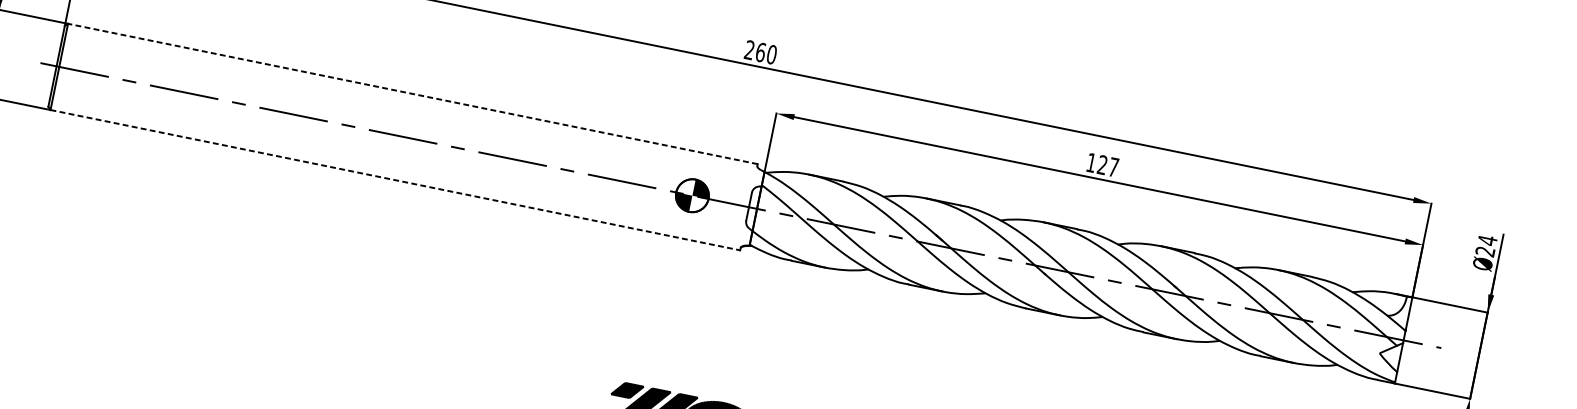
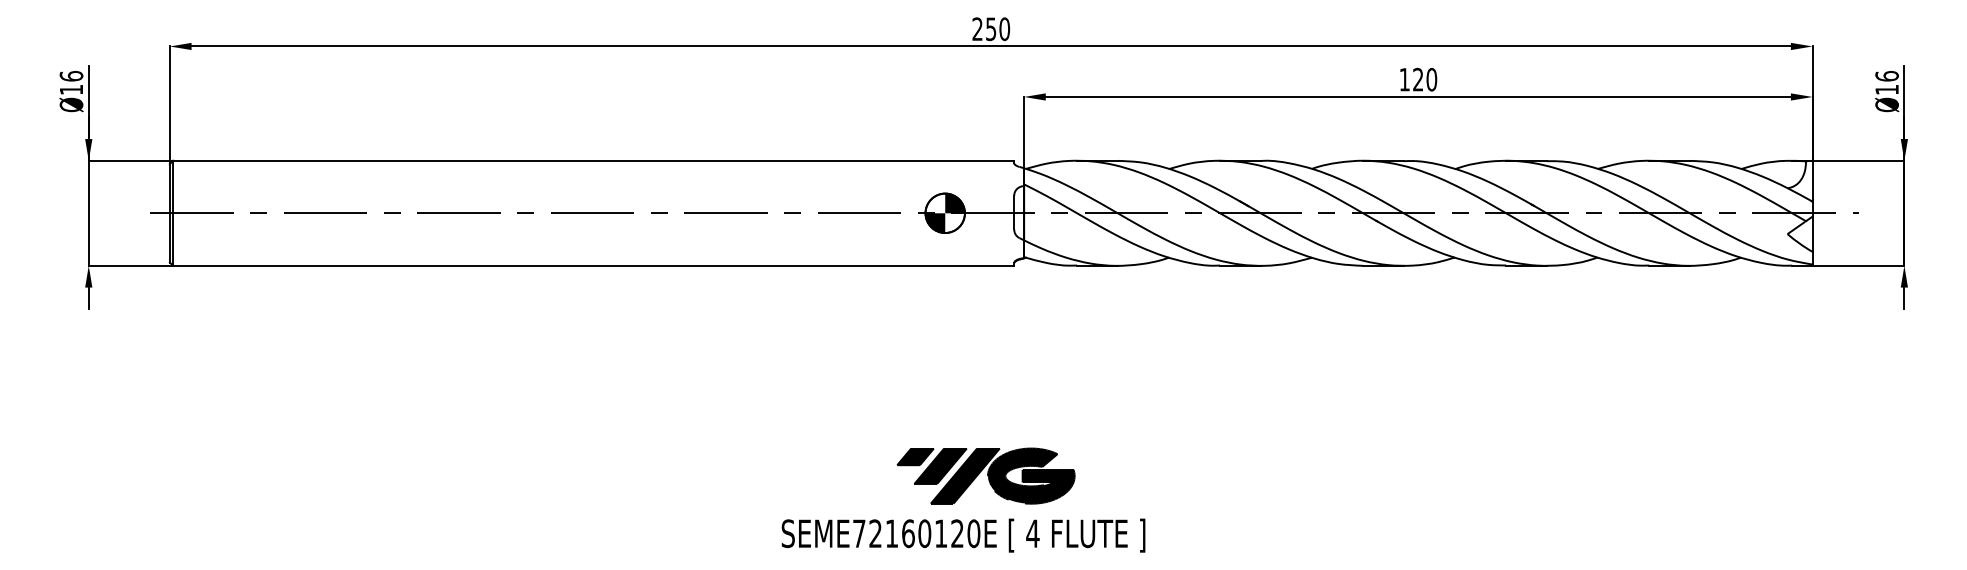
text: (761, 52) -> (991, 29), 260 -> 250
line: (412, 93) -> (593, 160), dashed -> solid
text: (1113, 167) -> (1431, 79), 127 -> 120
line: (395, 179) -> (593, 265), dashed -> solid
text: (1486, 245) -> (1886, 82), Ø24 -> Ø16

